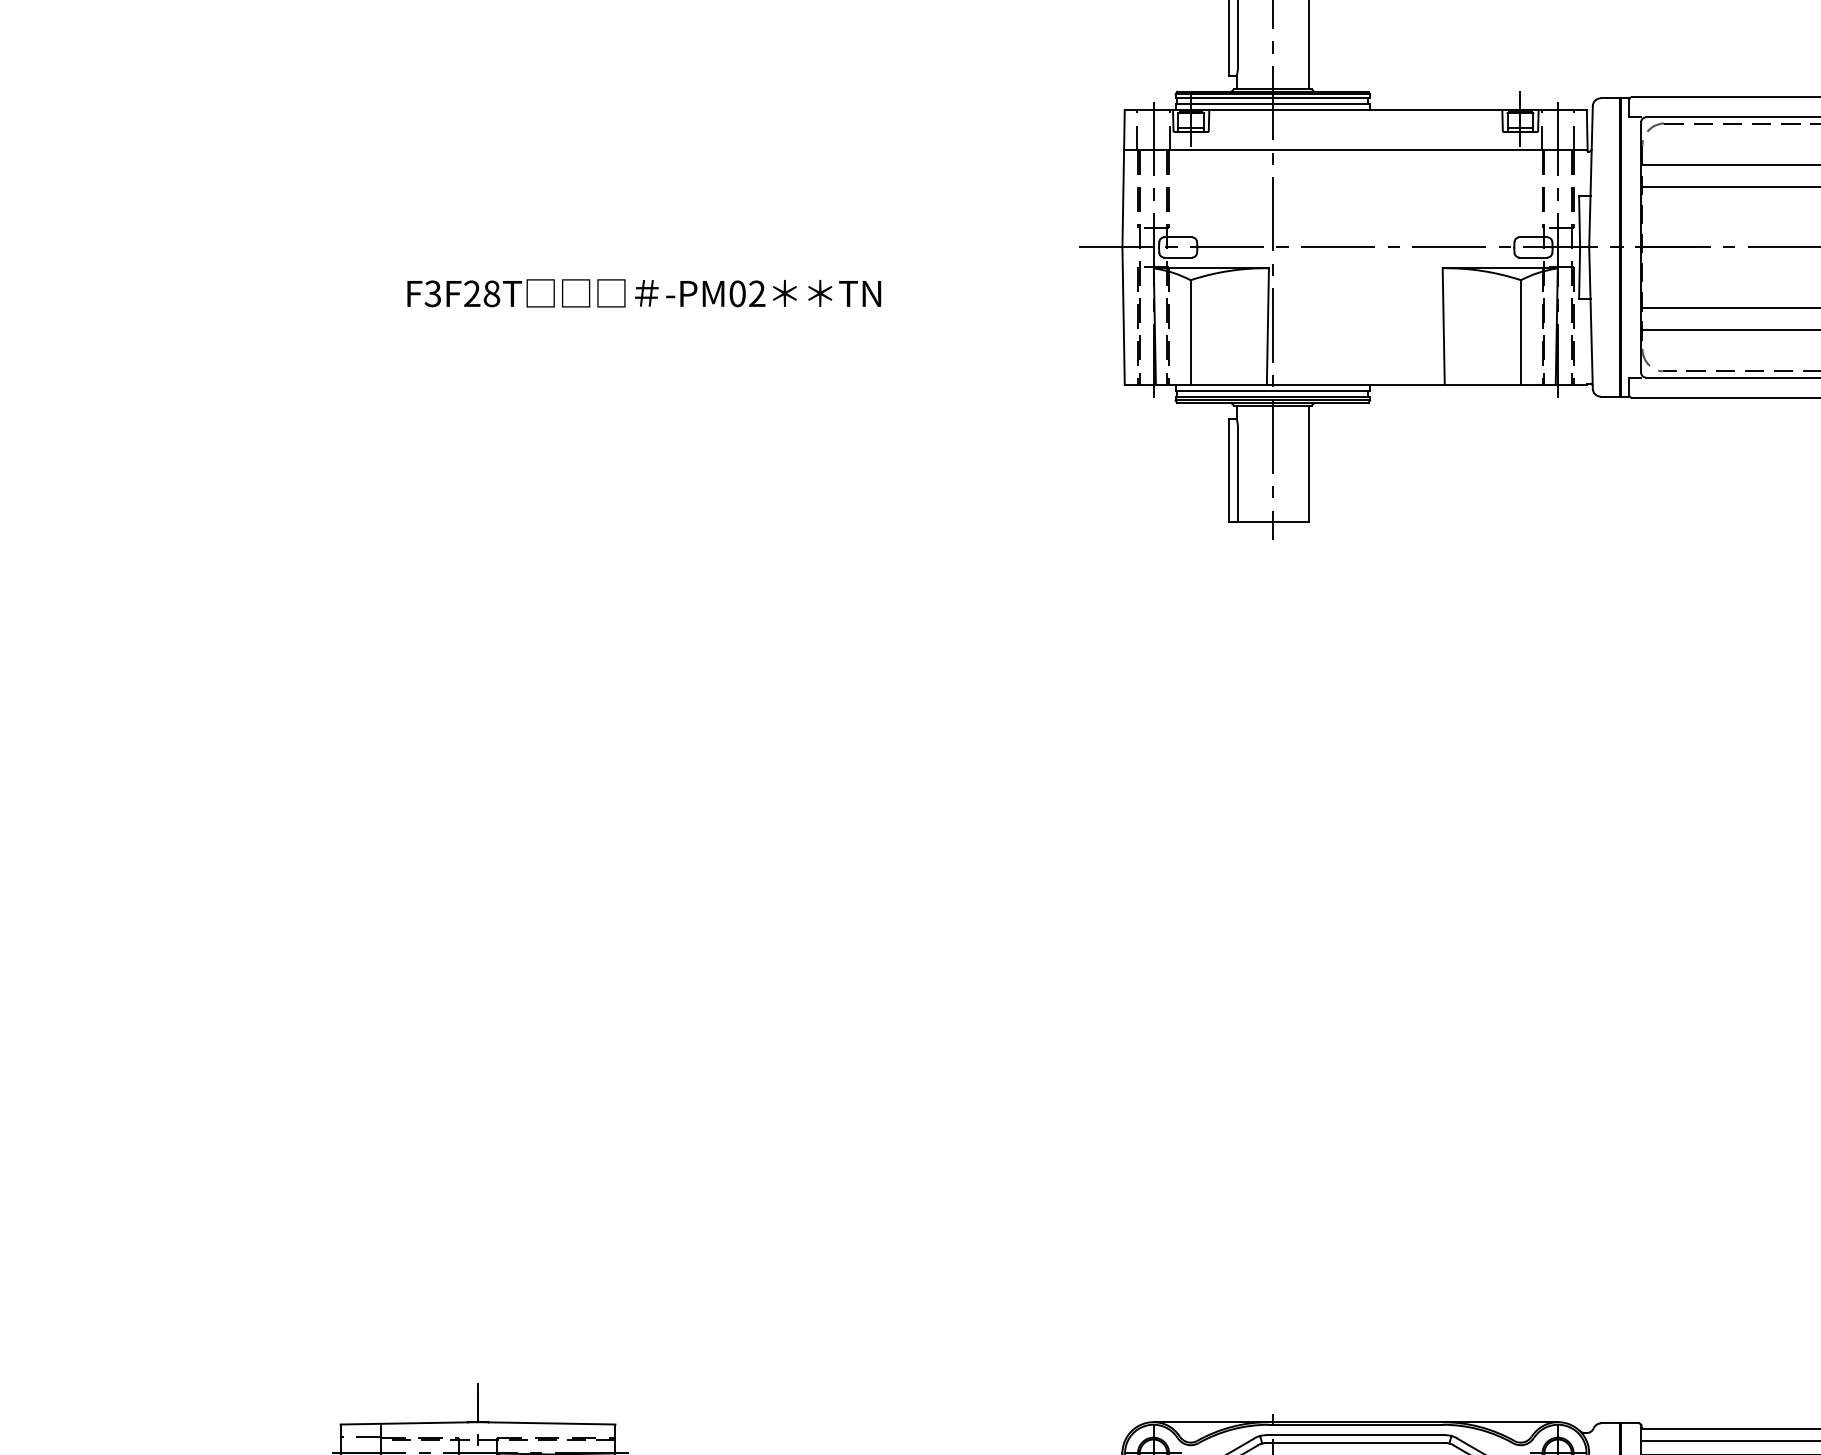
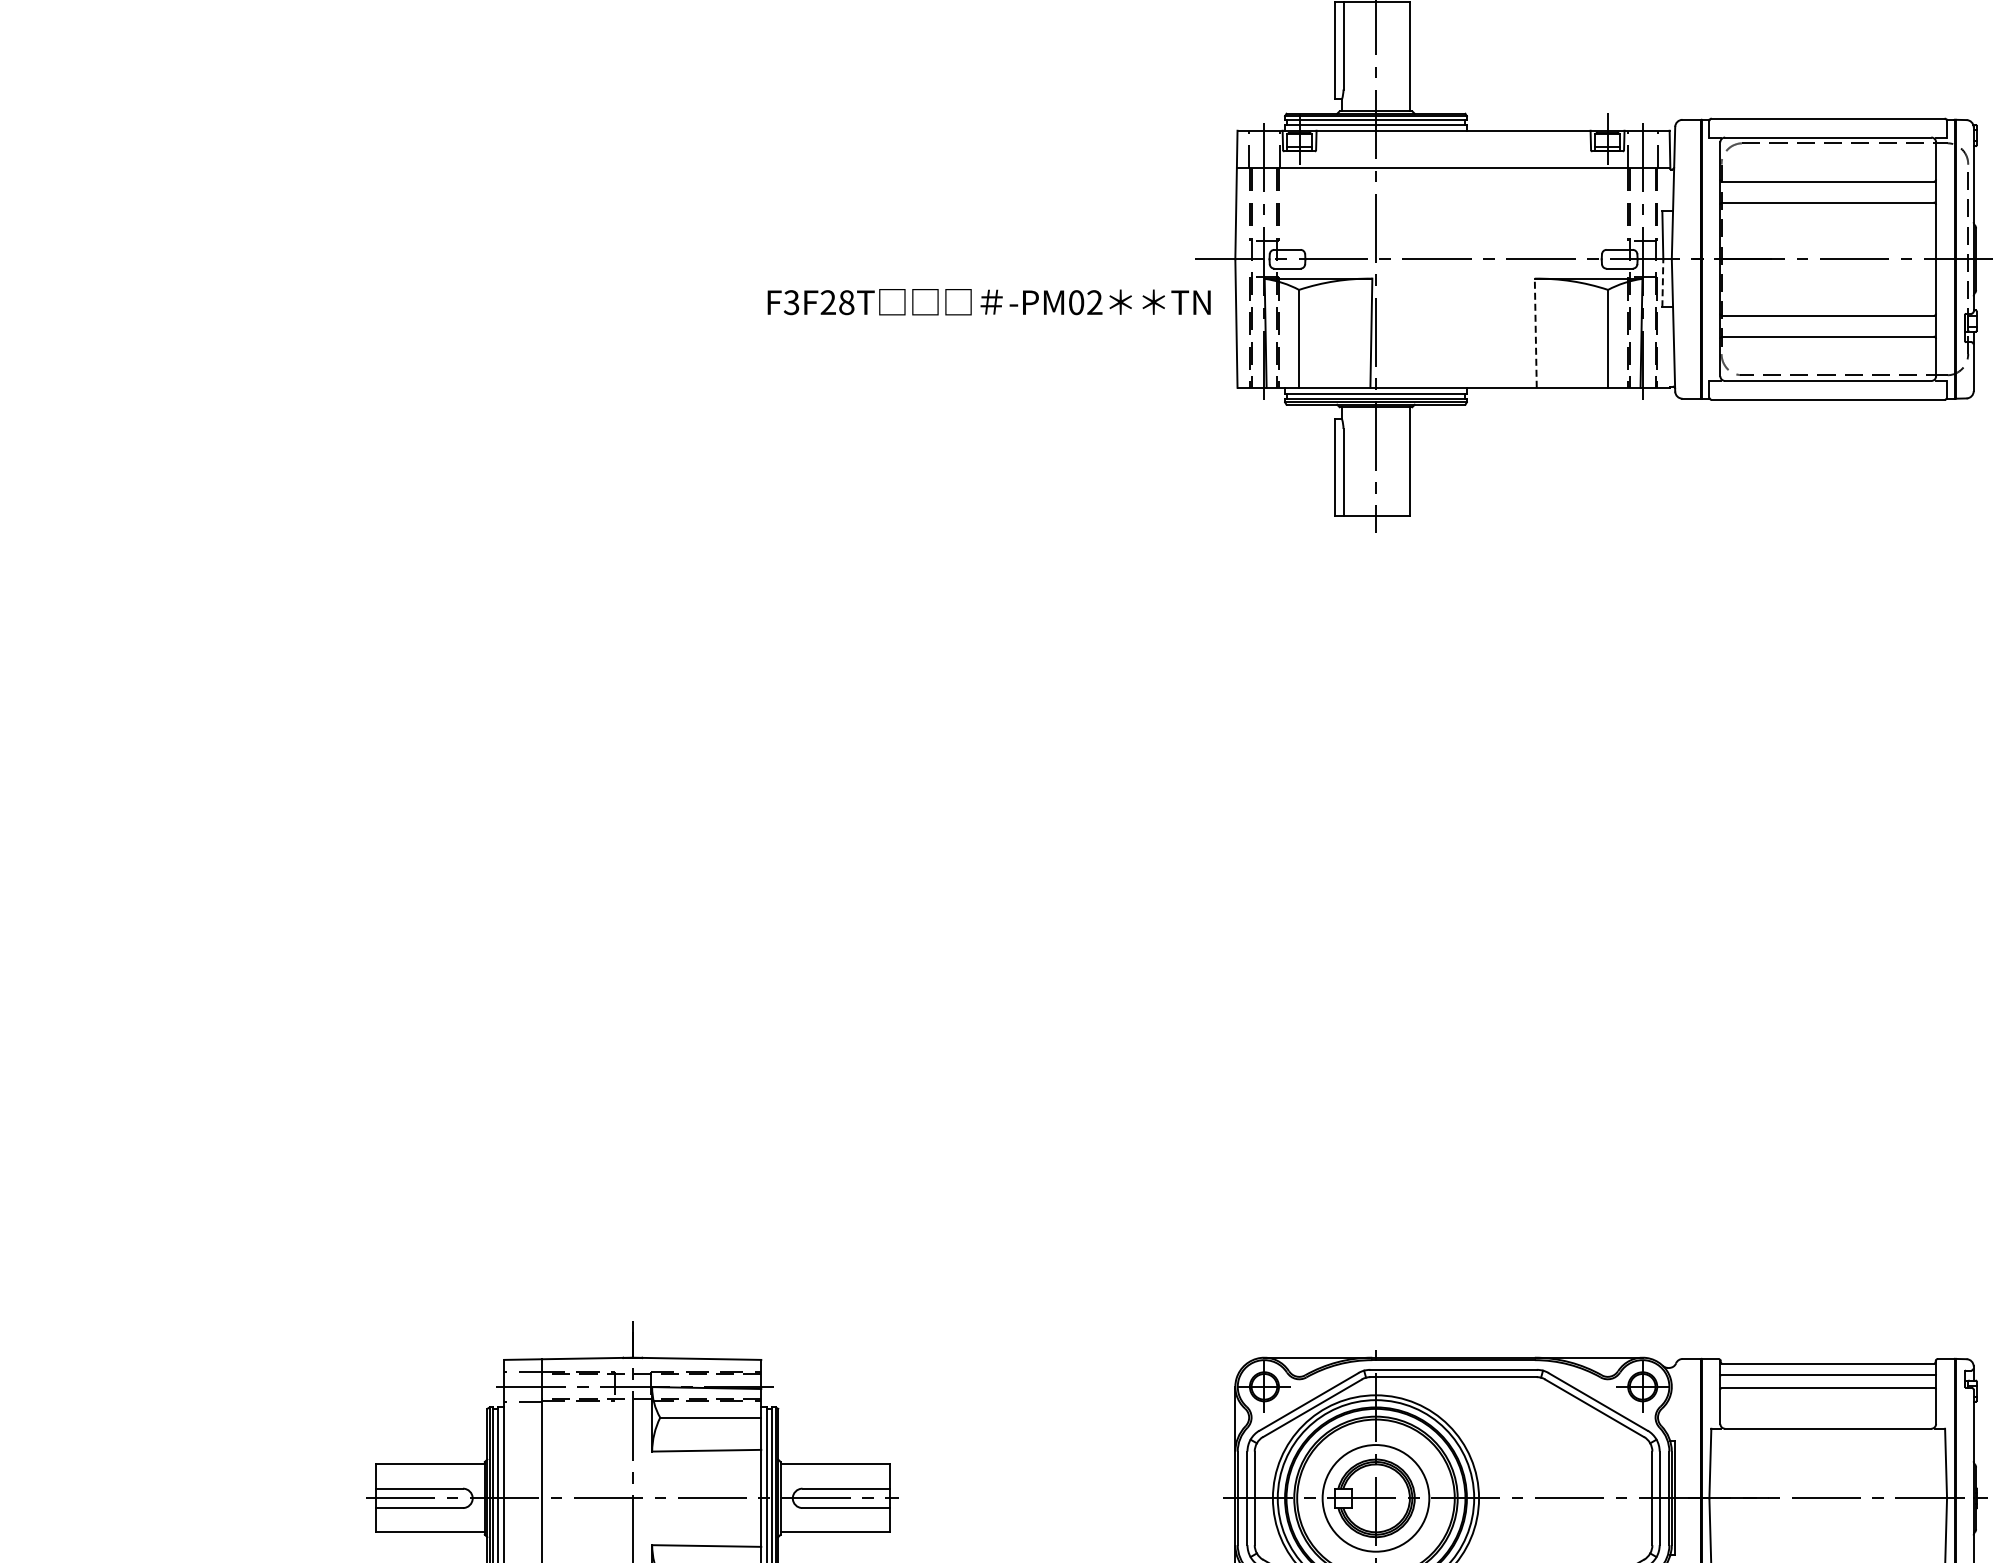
line: (1579, 272) -> (1662, 282), solid -> dashed
text: (643, 293) -> (988, 302), moved
line: (1443, 326) -> (1535, 333), solid -> dashed

